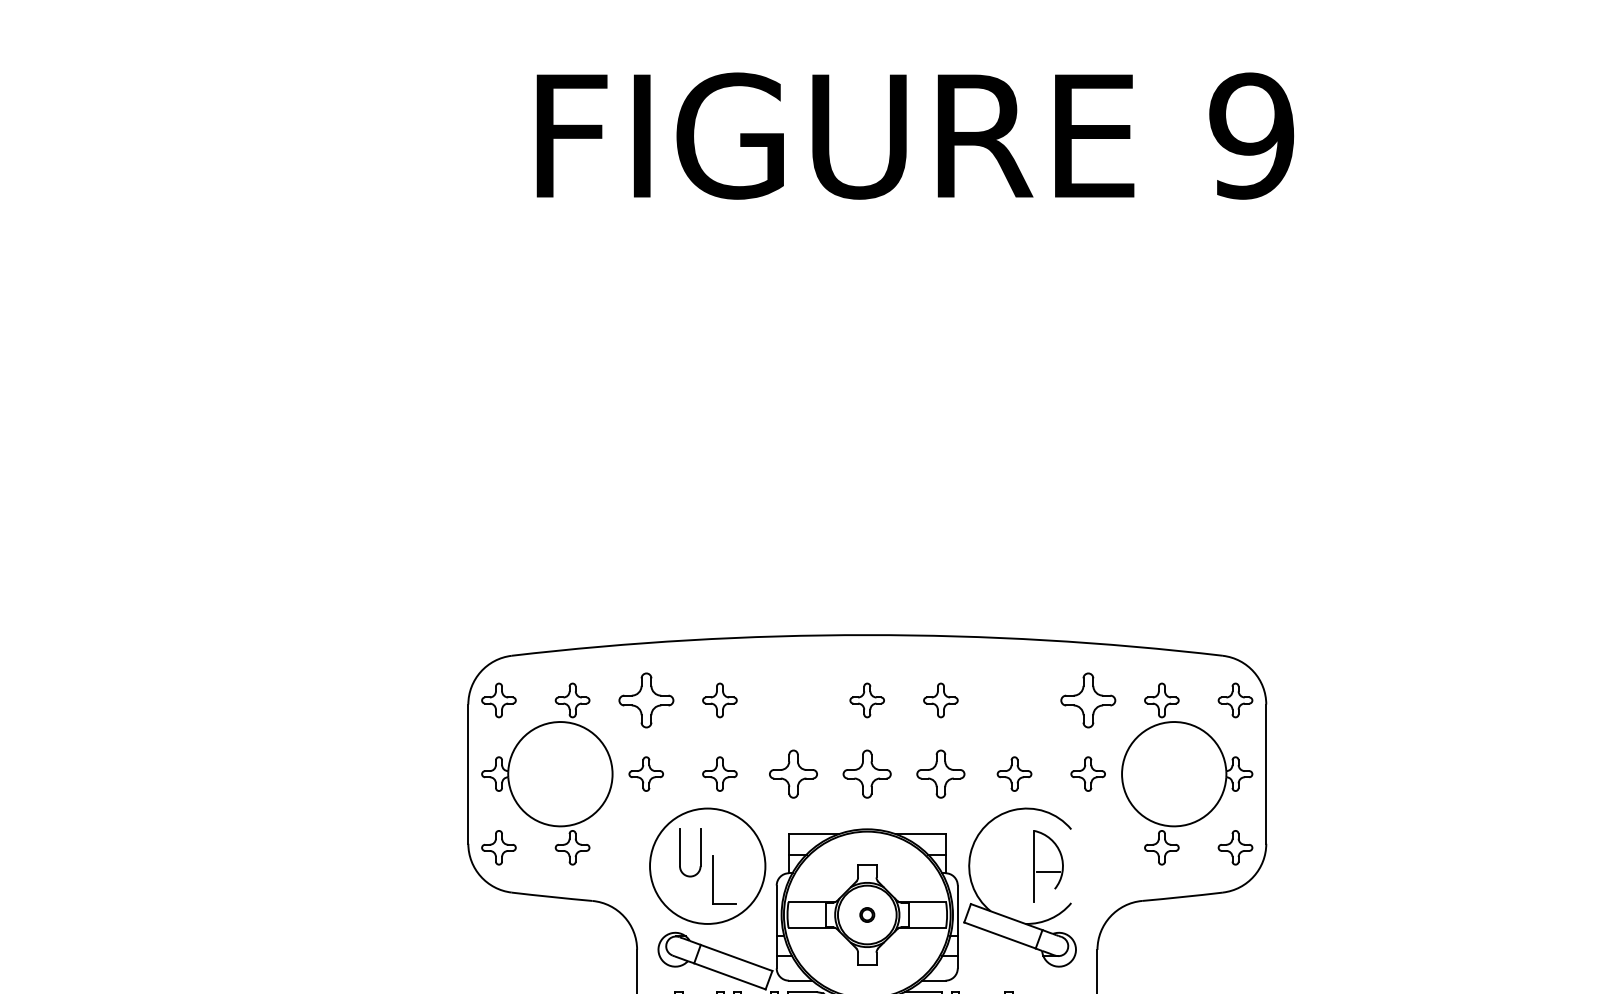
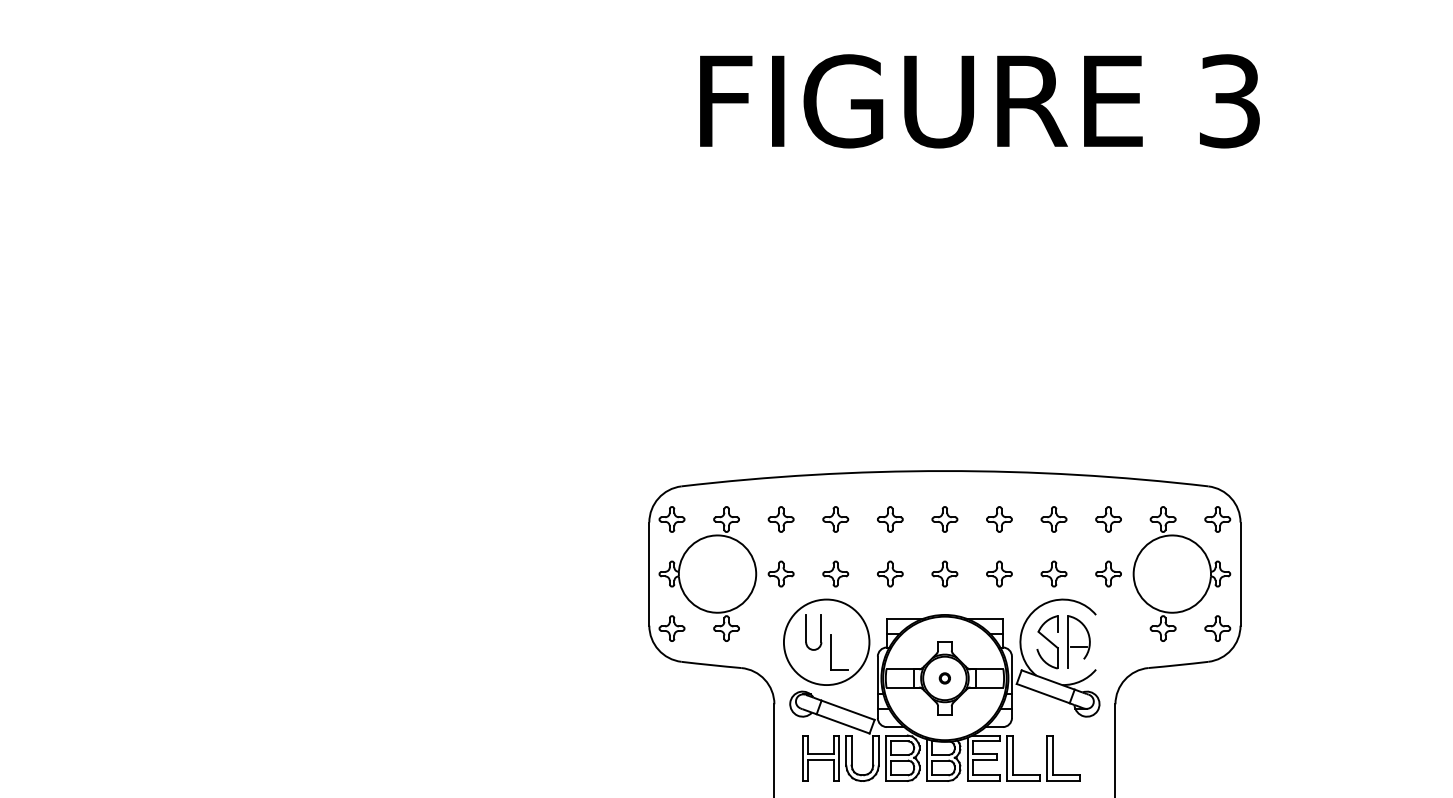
text: (1251, 136) -> (1229, 101), 9 -> 3
part: (645, 700) -> (780, 519), size x0.62
part: (793, 700) -> (890, 519), added
part: (1013, 700) -> (1053, 519), added
part: (1088, 700) -> (1108, 519), size x0.62
part: (793, 773) -> (890, 573), size x0.71
part: (866, 773) -> (944, 573), size x0.71
part: (940, 773) -> (999, 573), size x0.71
part: (1005, 866) -> (1047, 642), added

